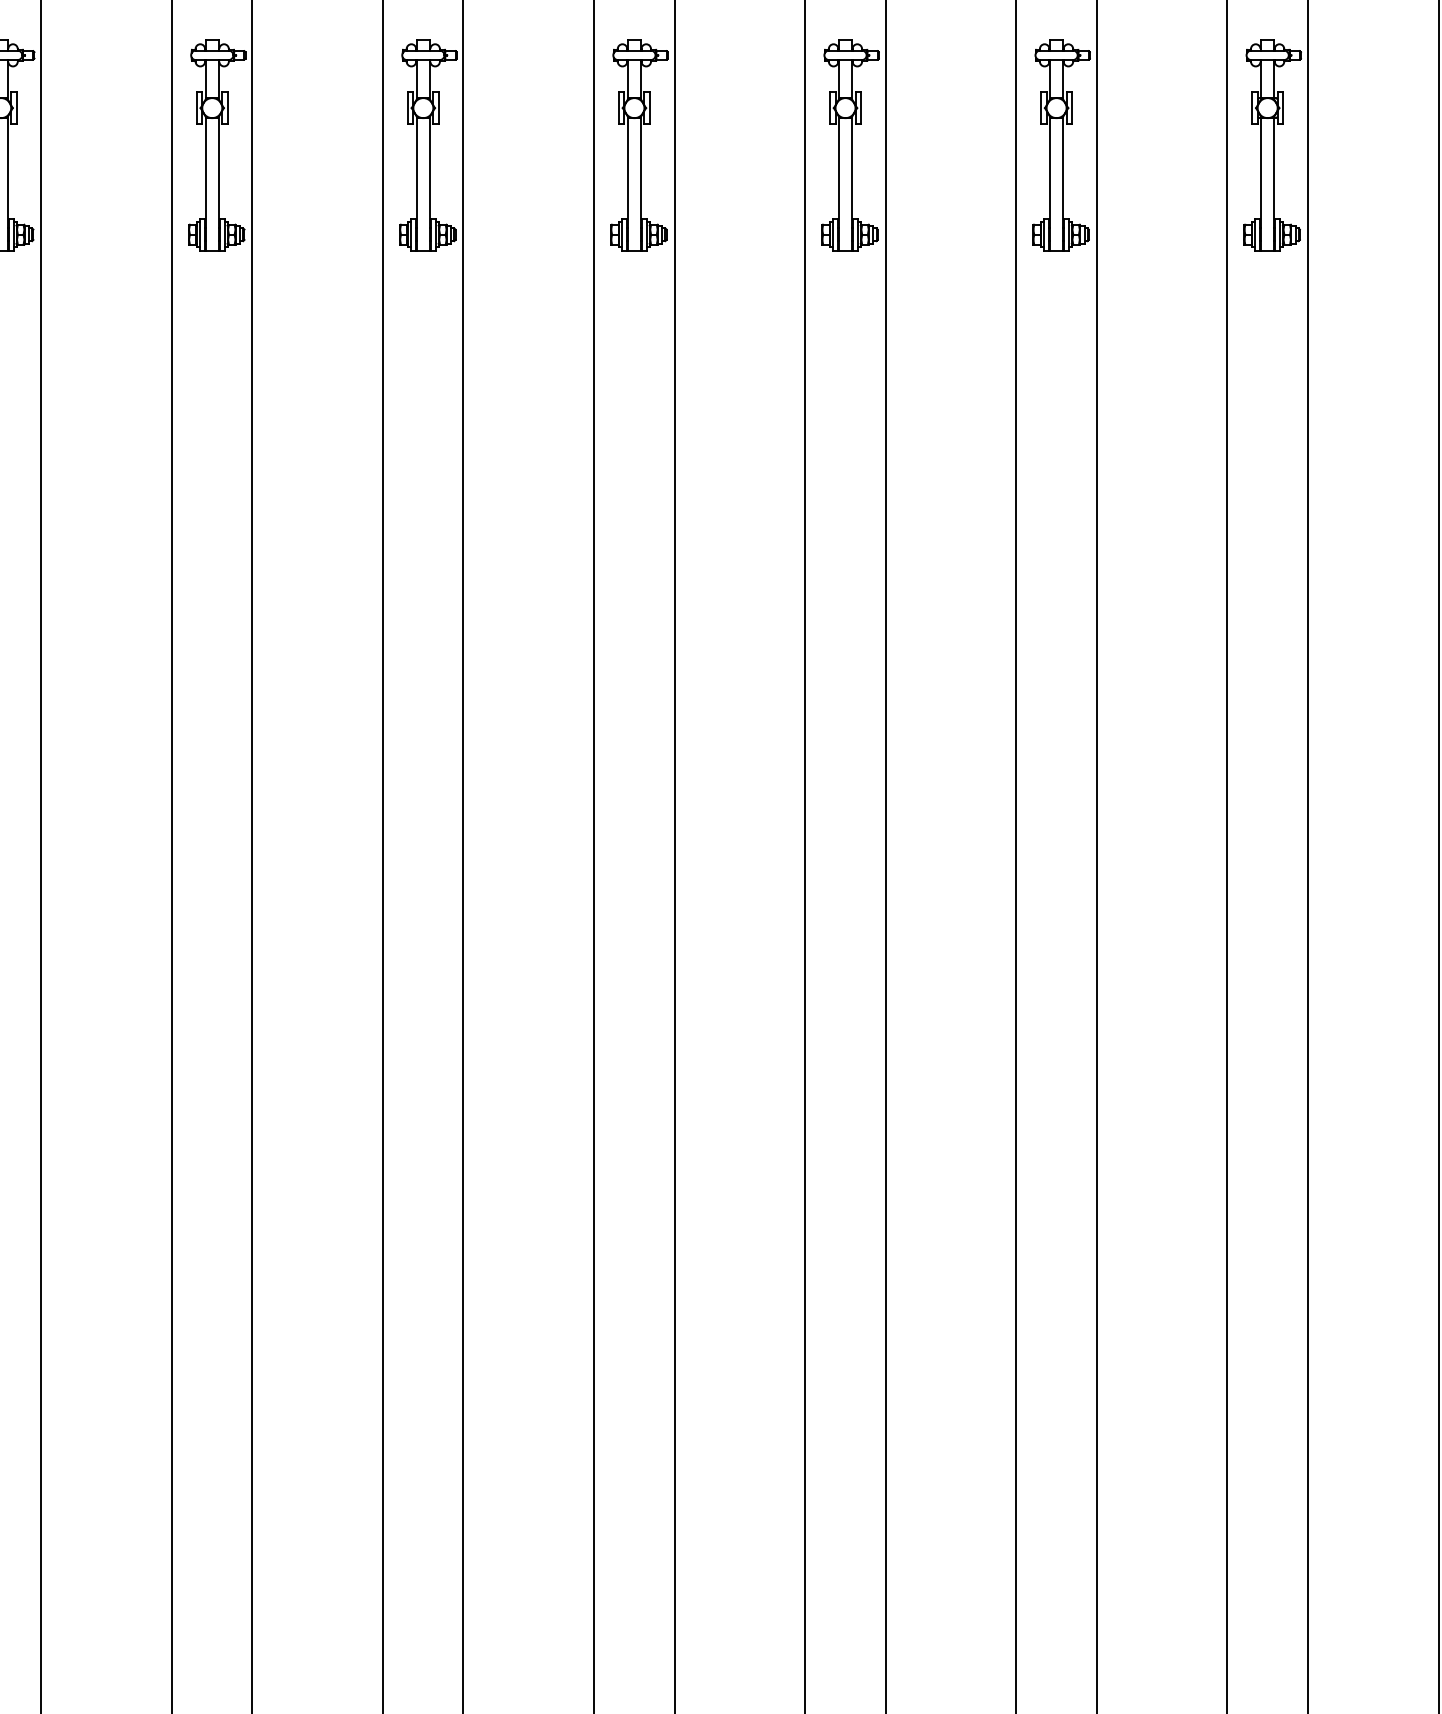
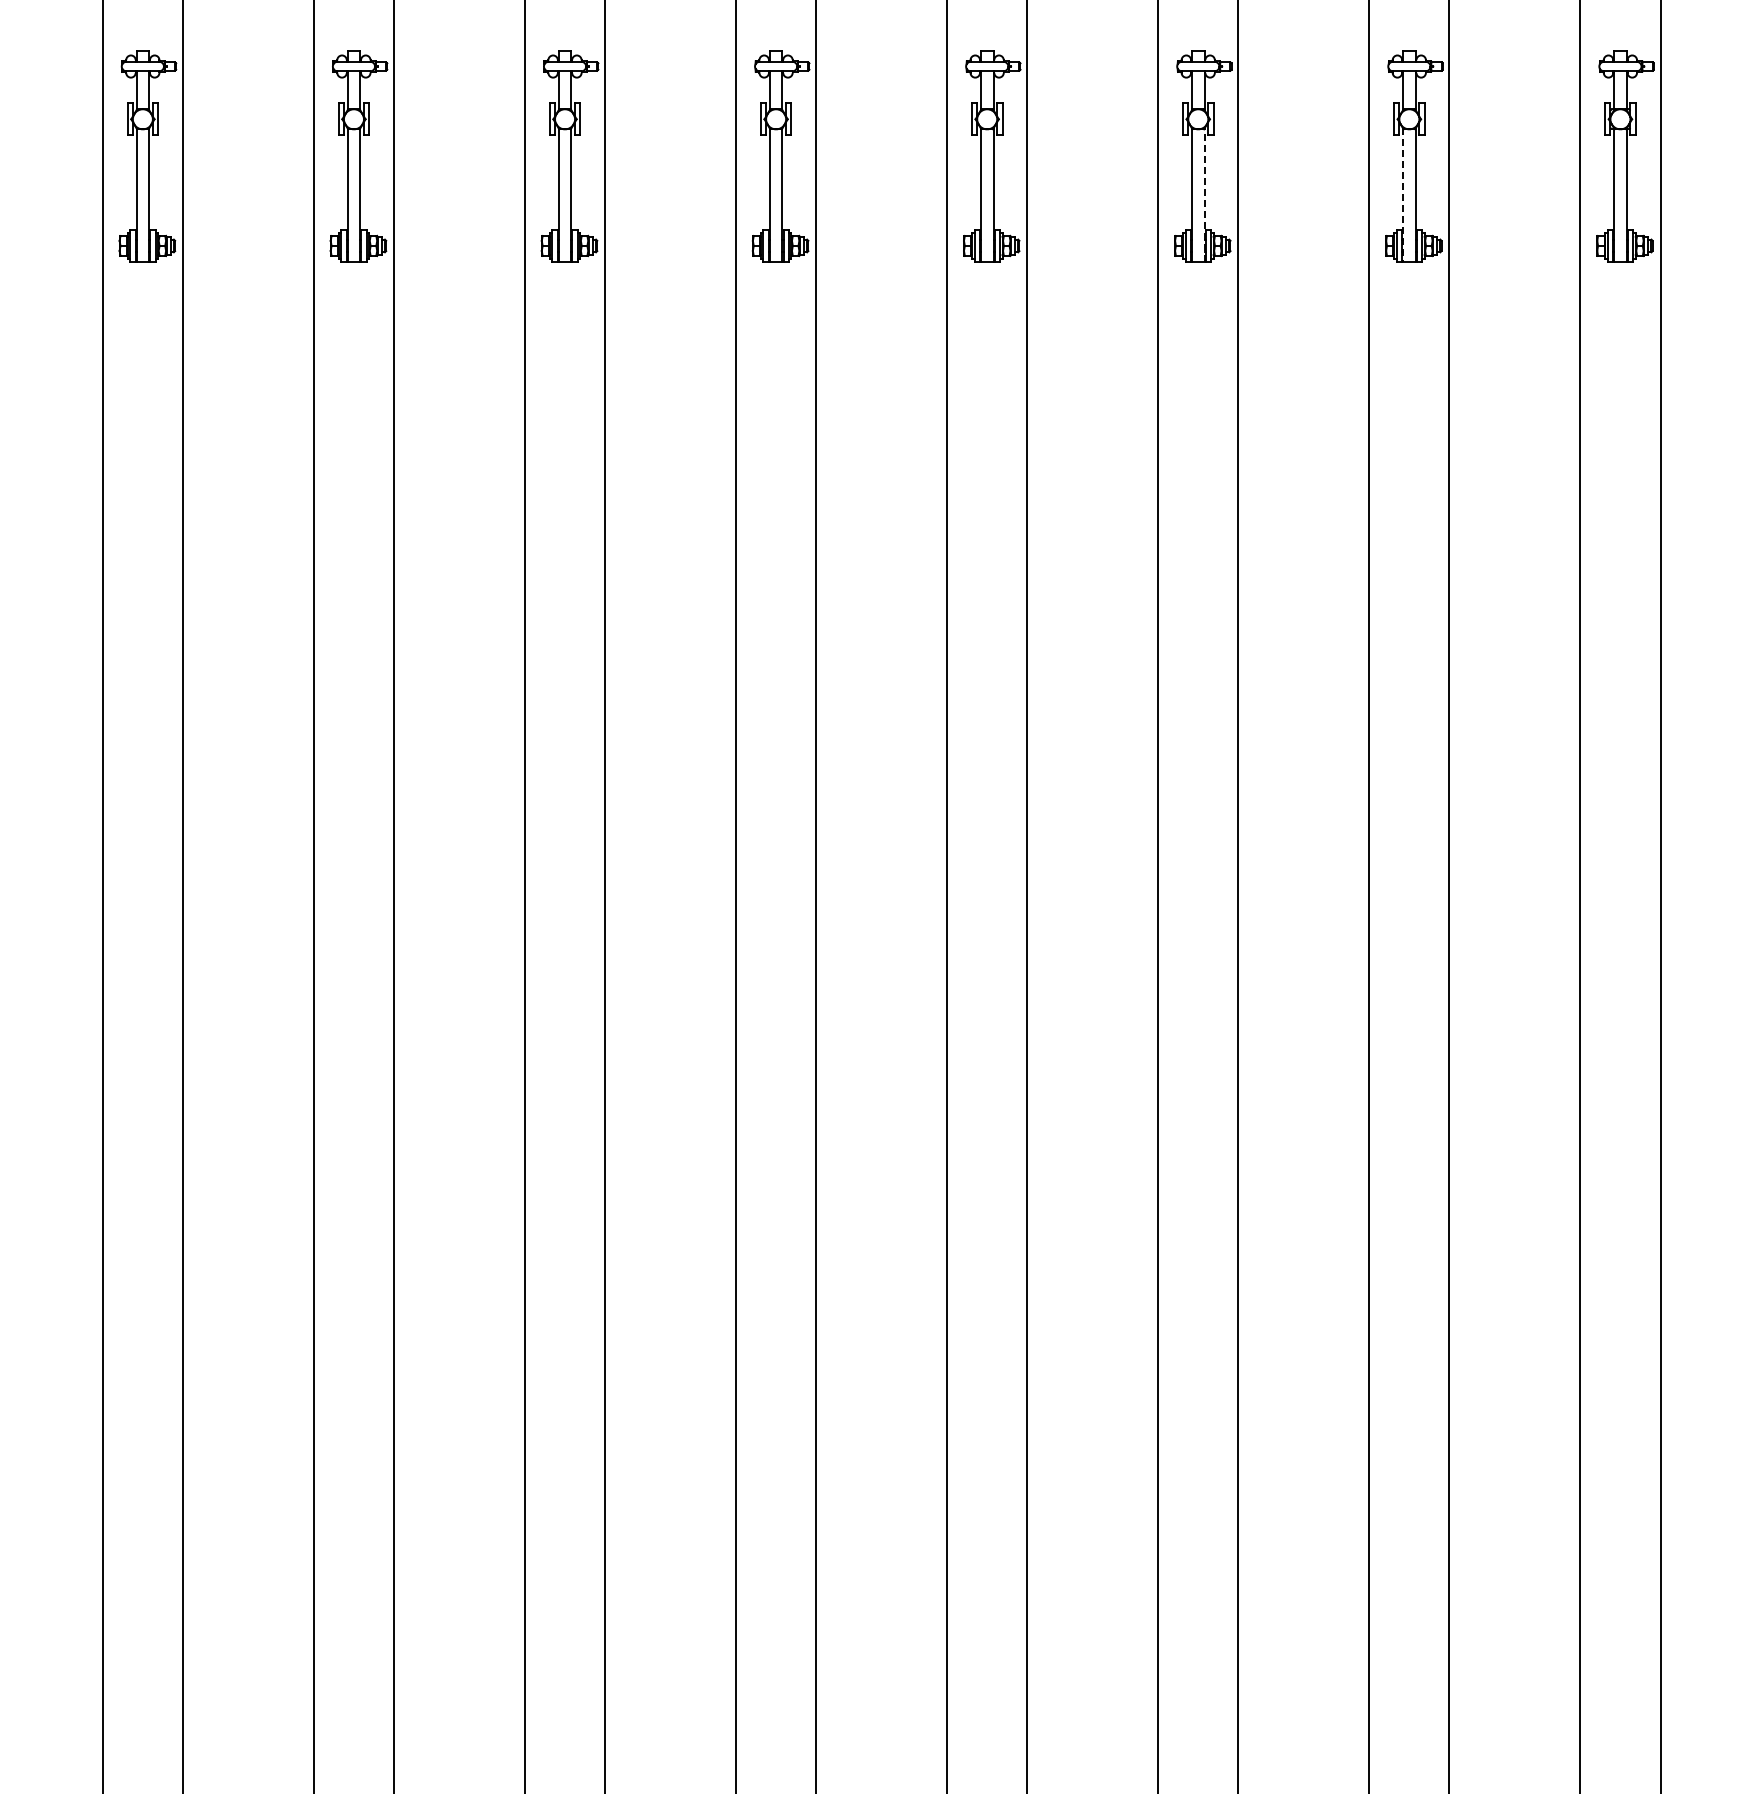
line: (851, 184) -> (1204, 195), solid -> dashed
line: (1050, 184) -> (1403, 195), solid -> dashed

